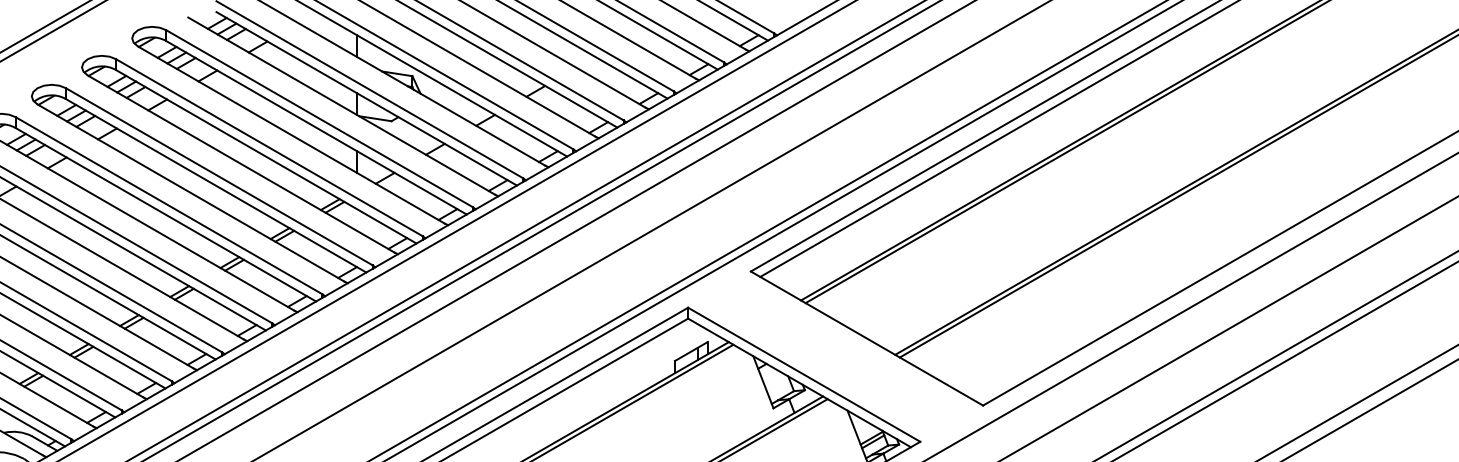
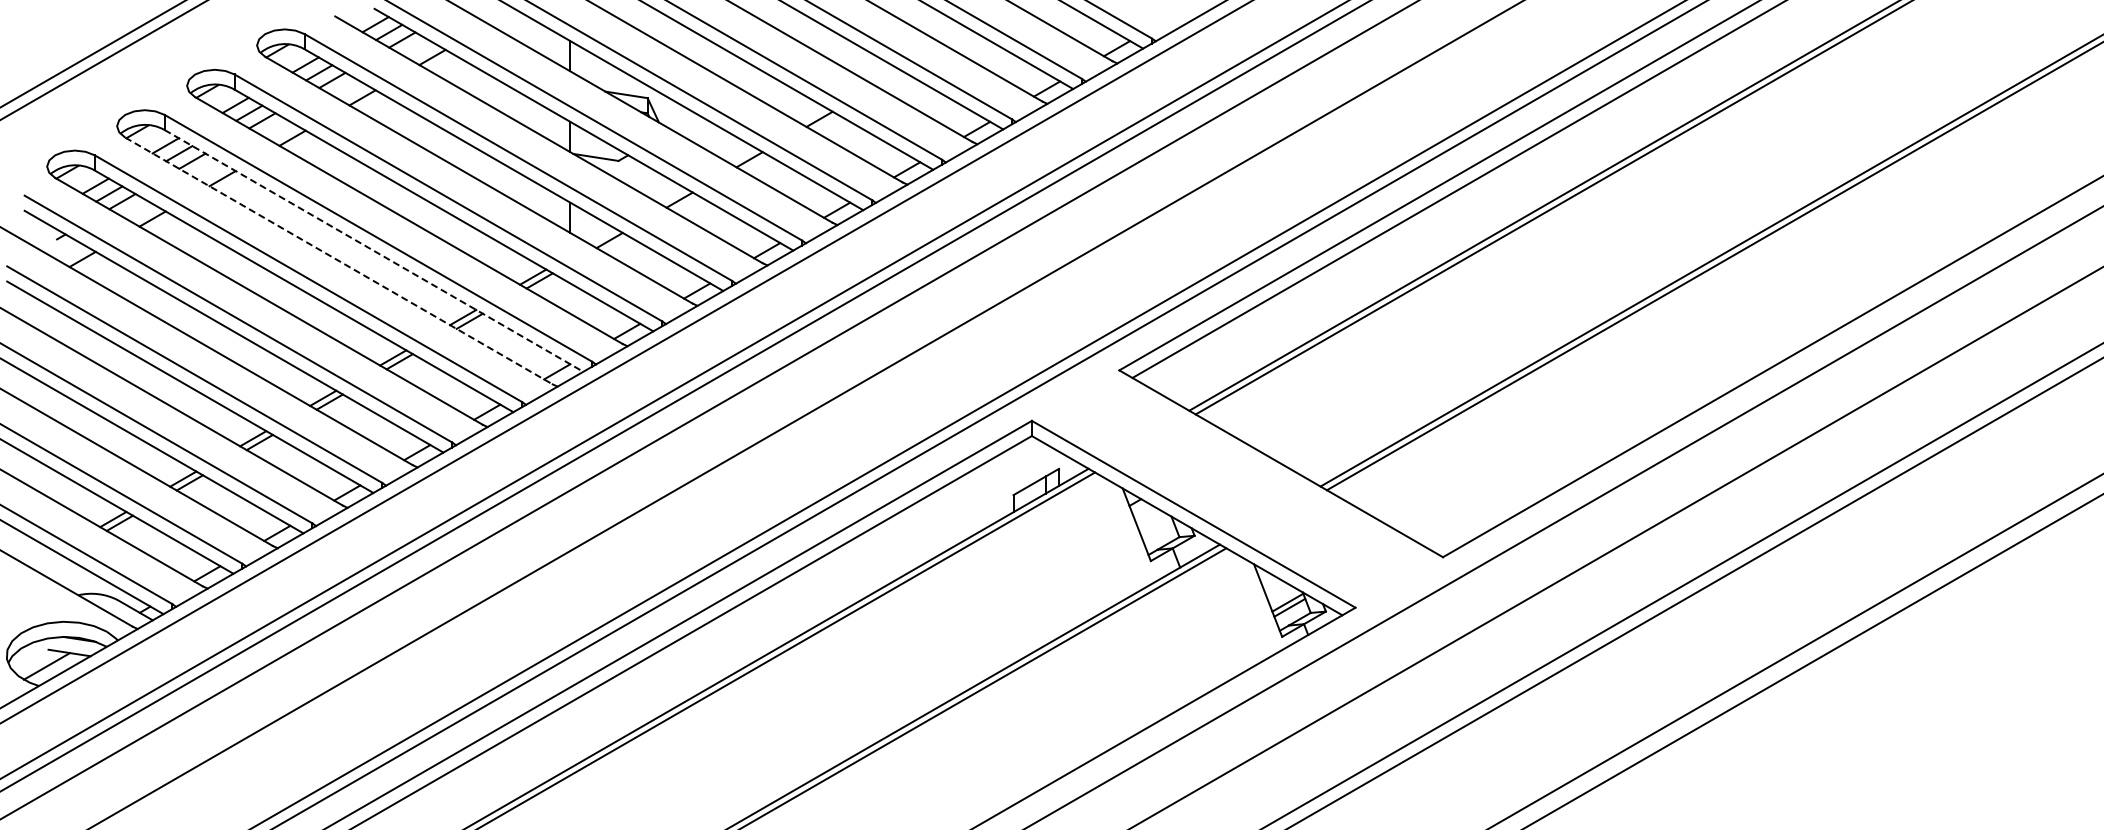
line: (216, 185) -> (374, 250), solid -> dashed
line: (191, 193) -> (339, 261), solid -> dashed

